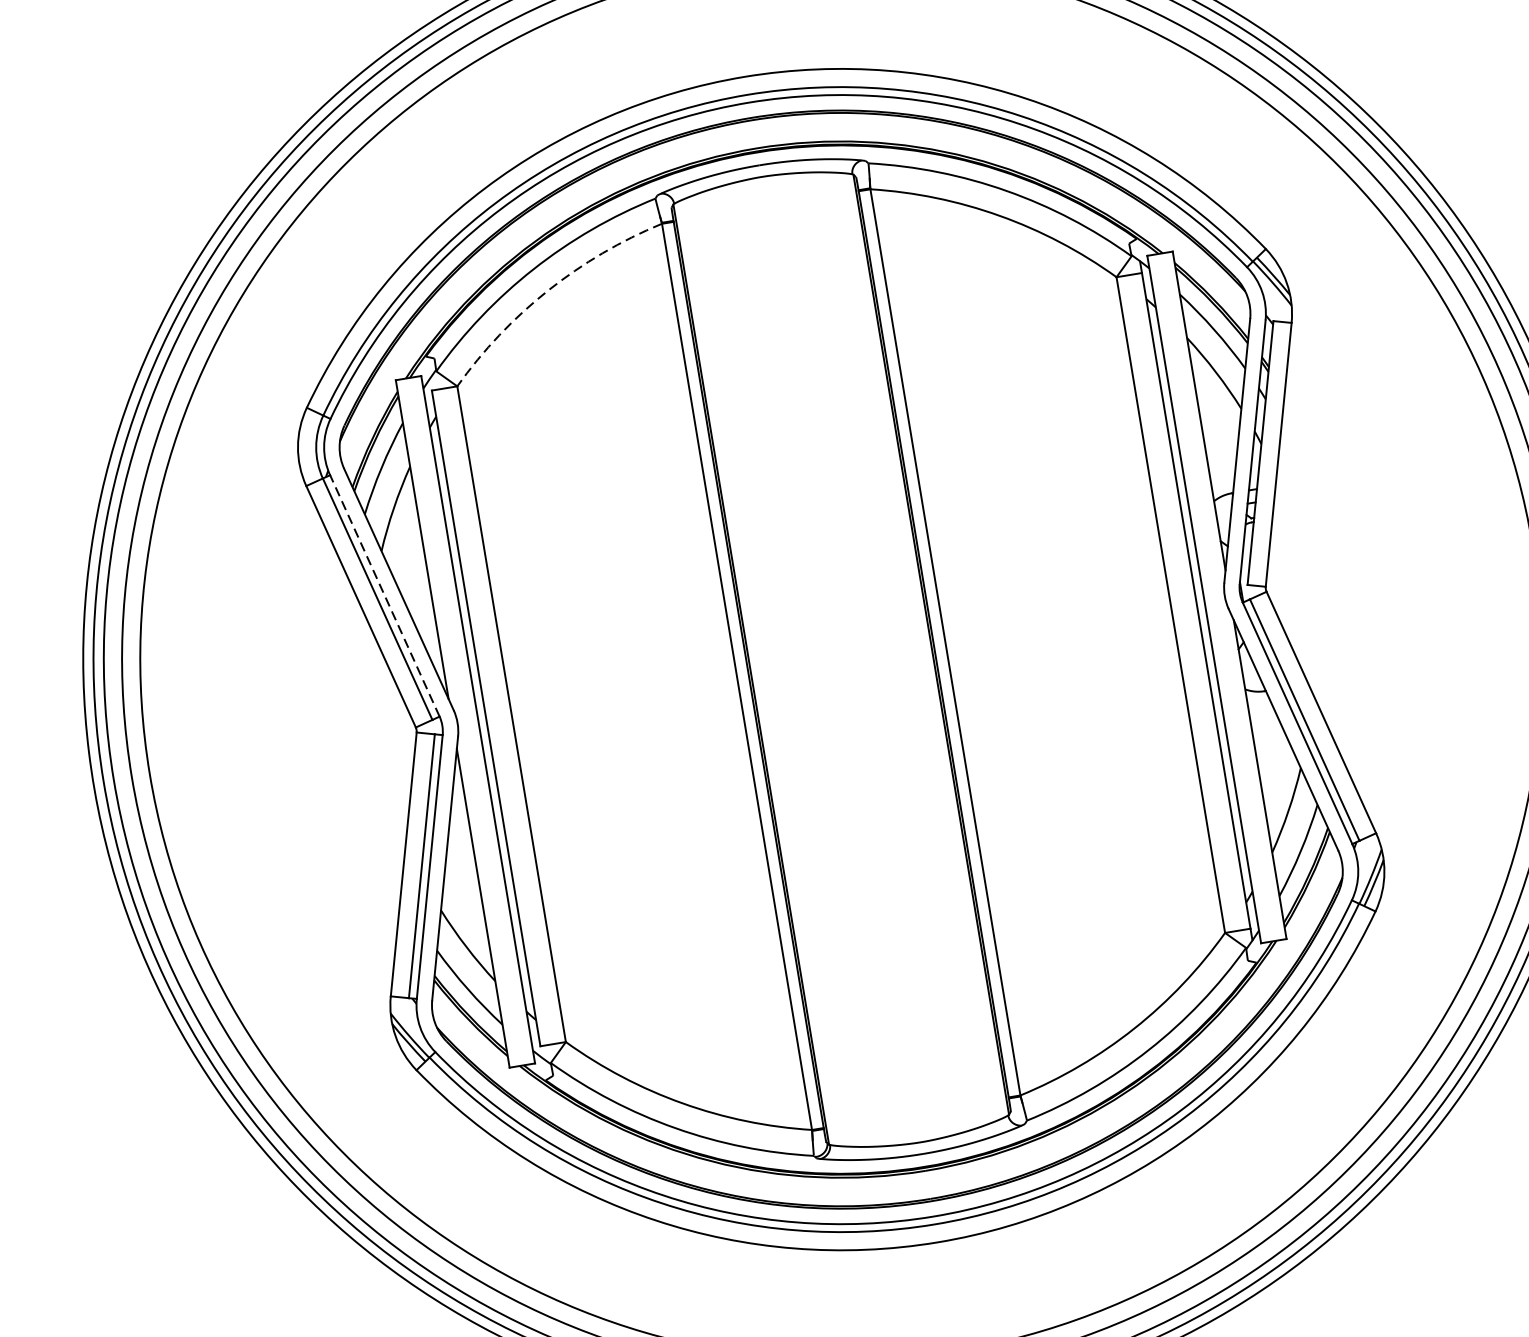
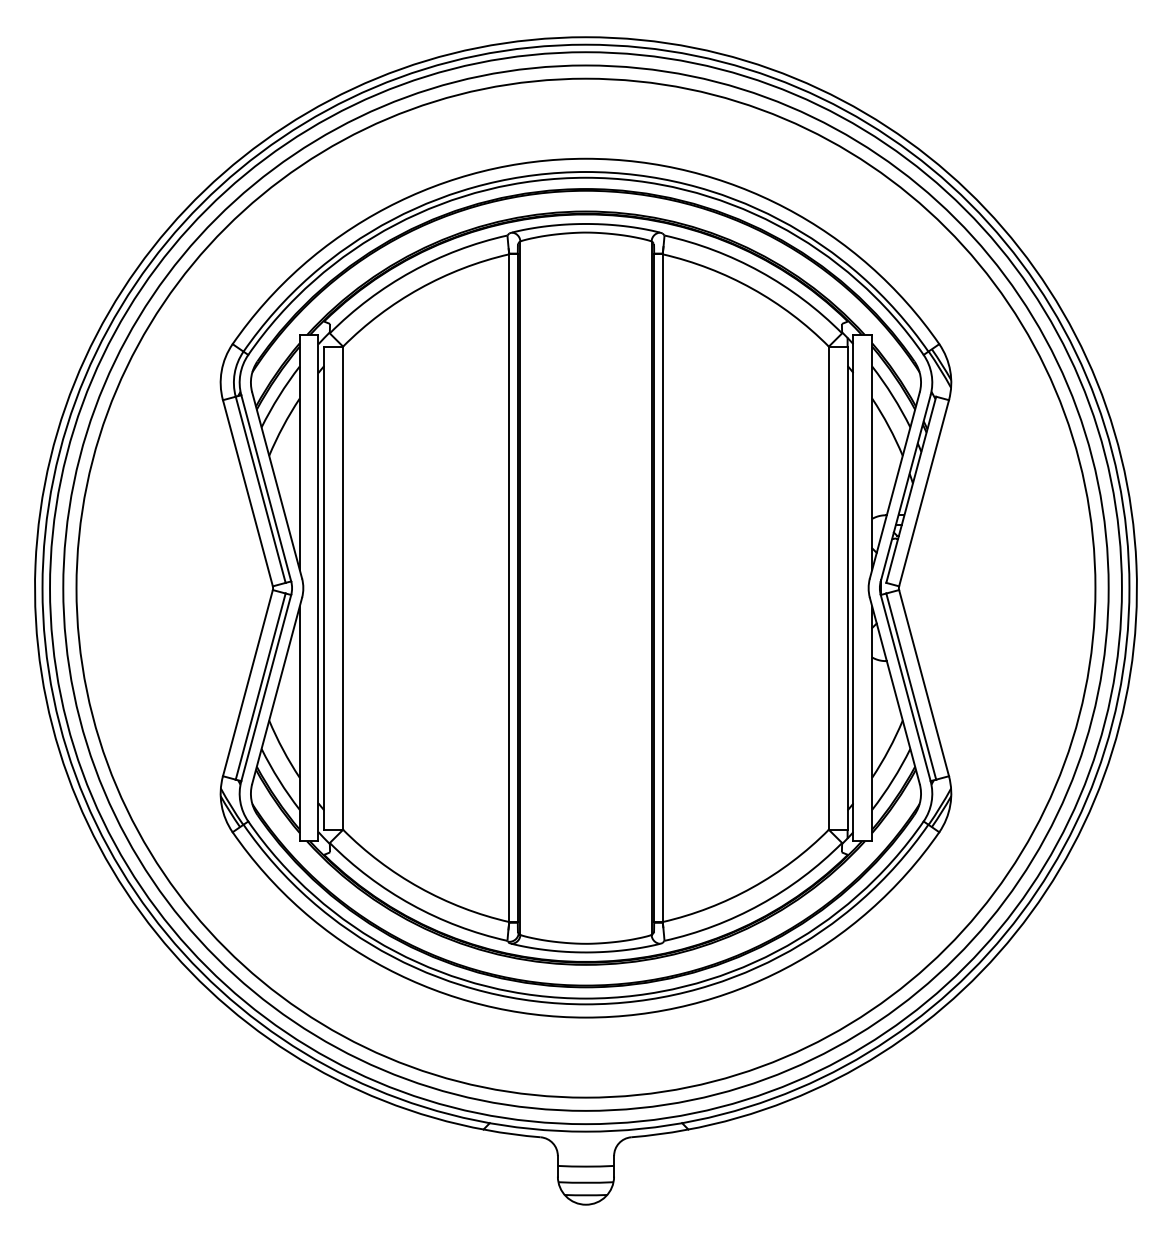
arc: (547, 290) -> (419, 288), dashed -> solid
line: (384, 594) -> (266, 487), dashed -> solid

